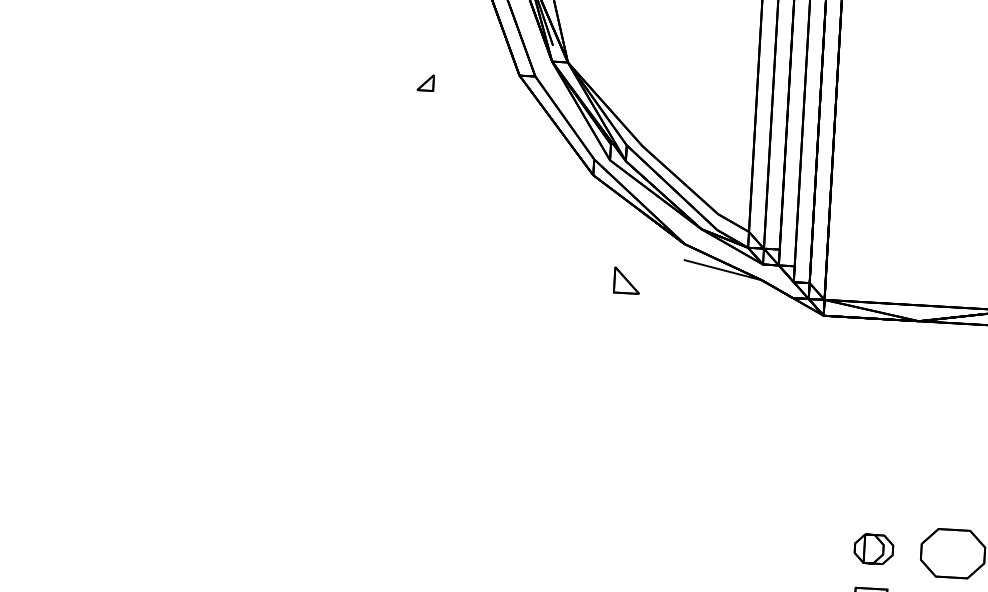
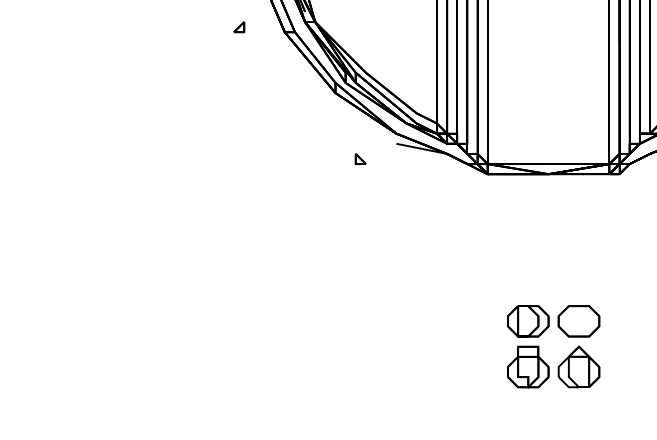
part: (426, 83) -> (239, 27), moved
part: (626, 279) -> (360, 158), size x0.62
part: (874, 549) -> (528, 321), size x1.67

